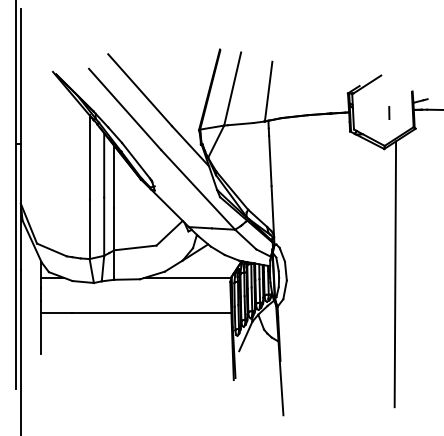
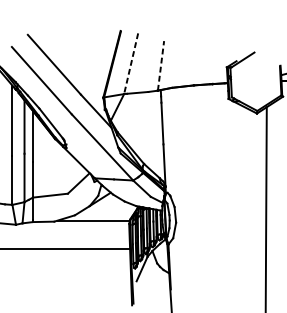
line: (232, 89) -> (131, 64), solid -> dashed
line: (268, 91) -> (160, 65), solid -> dashed
line: (389, 112) -> (261, 83), removed

